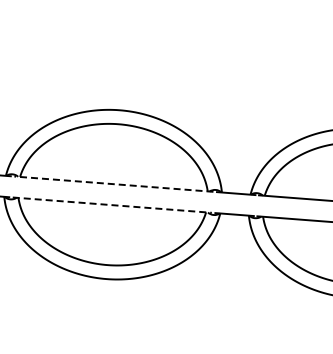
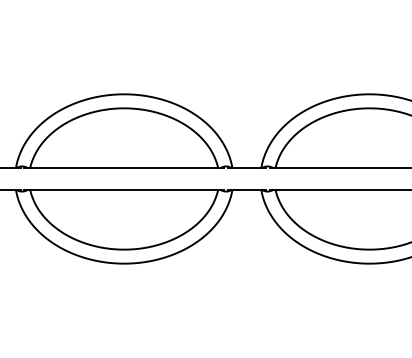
line: (114, 184) -> (124, 168), dashed -> solid
line: (112, 205) -> (124, 189), dashed -> solid

